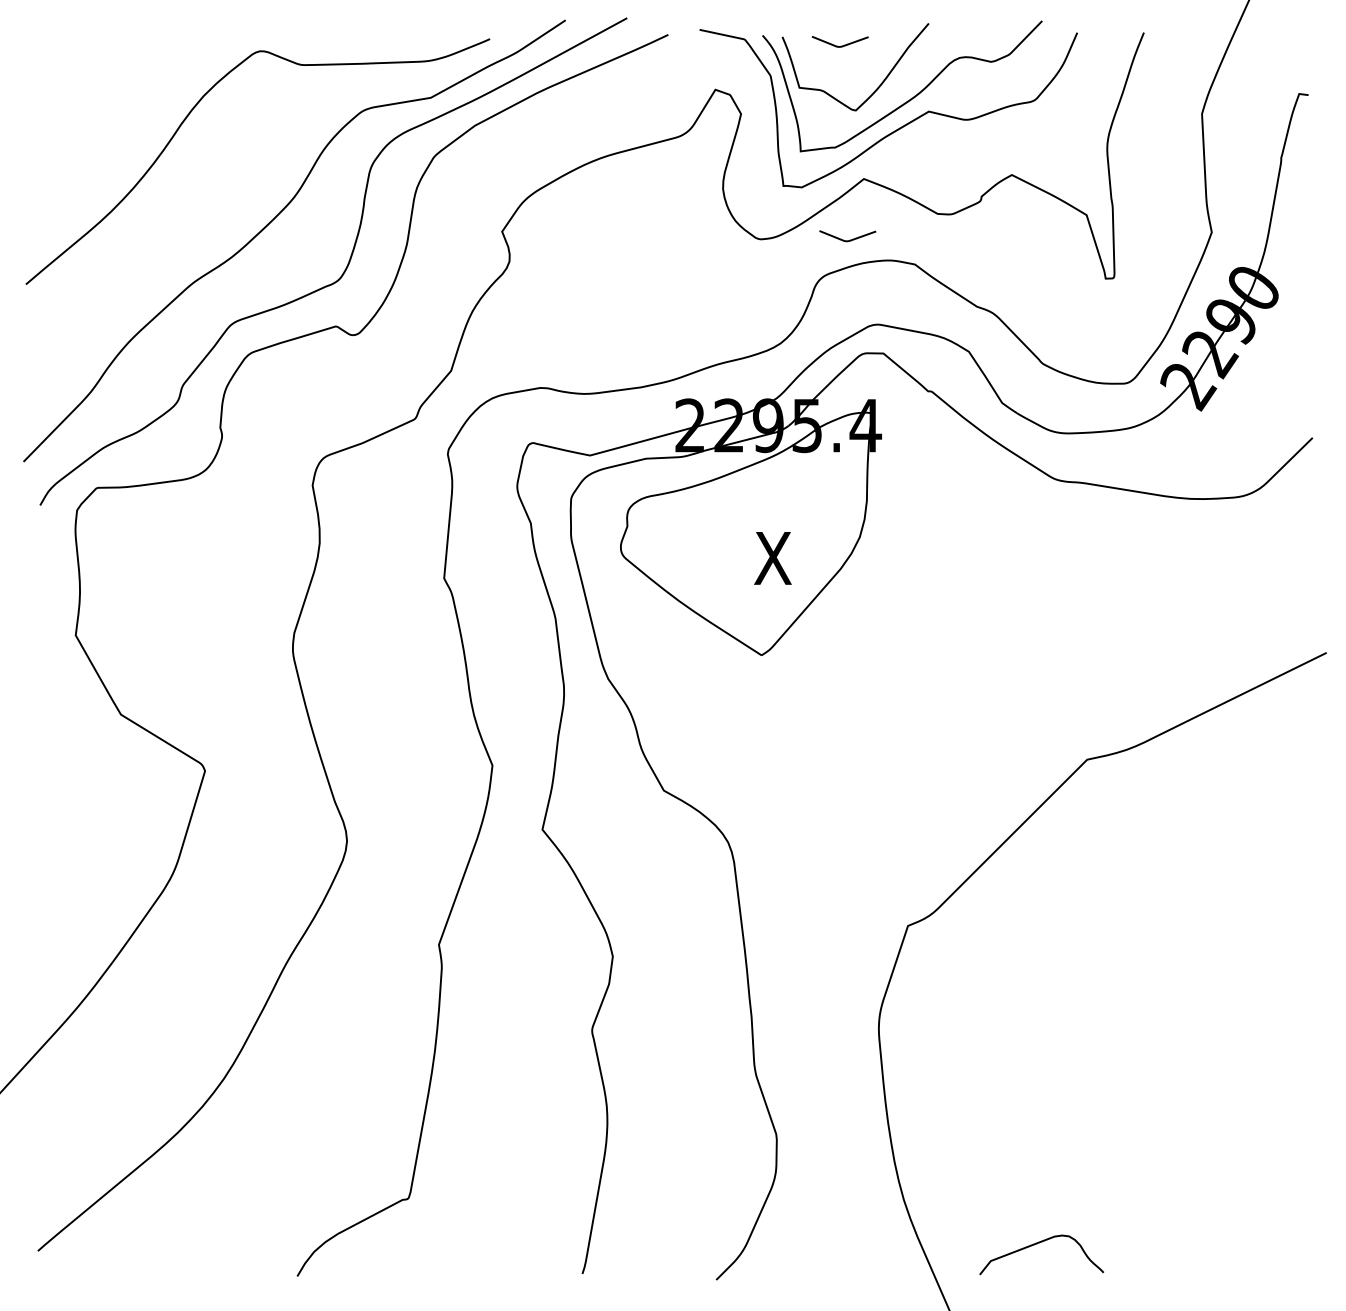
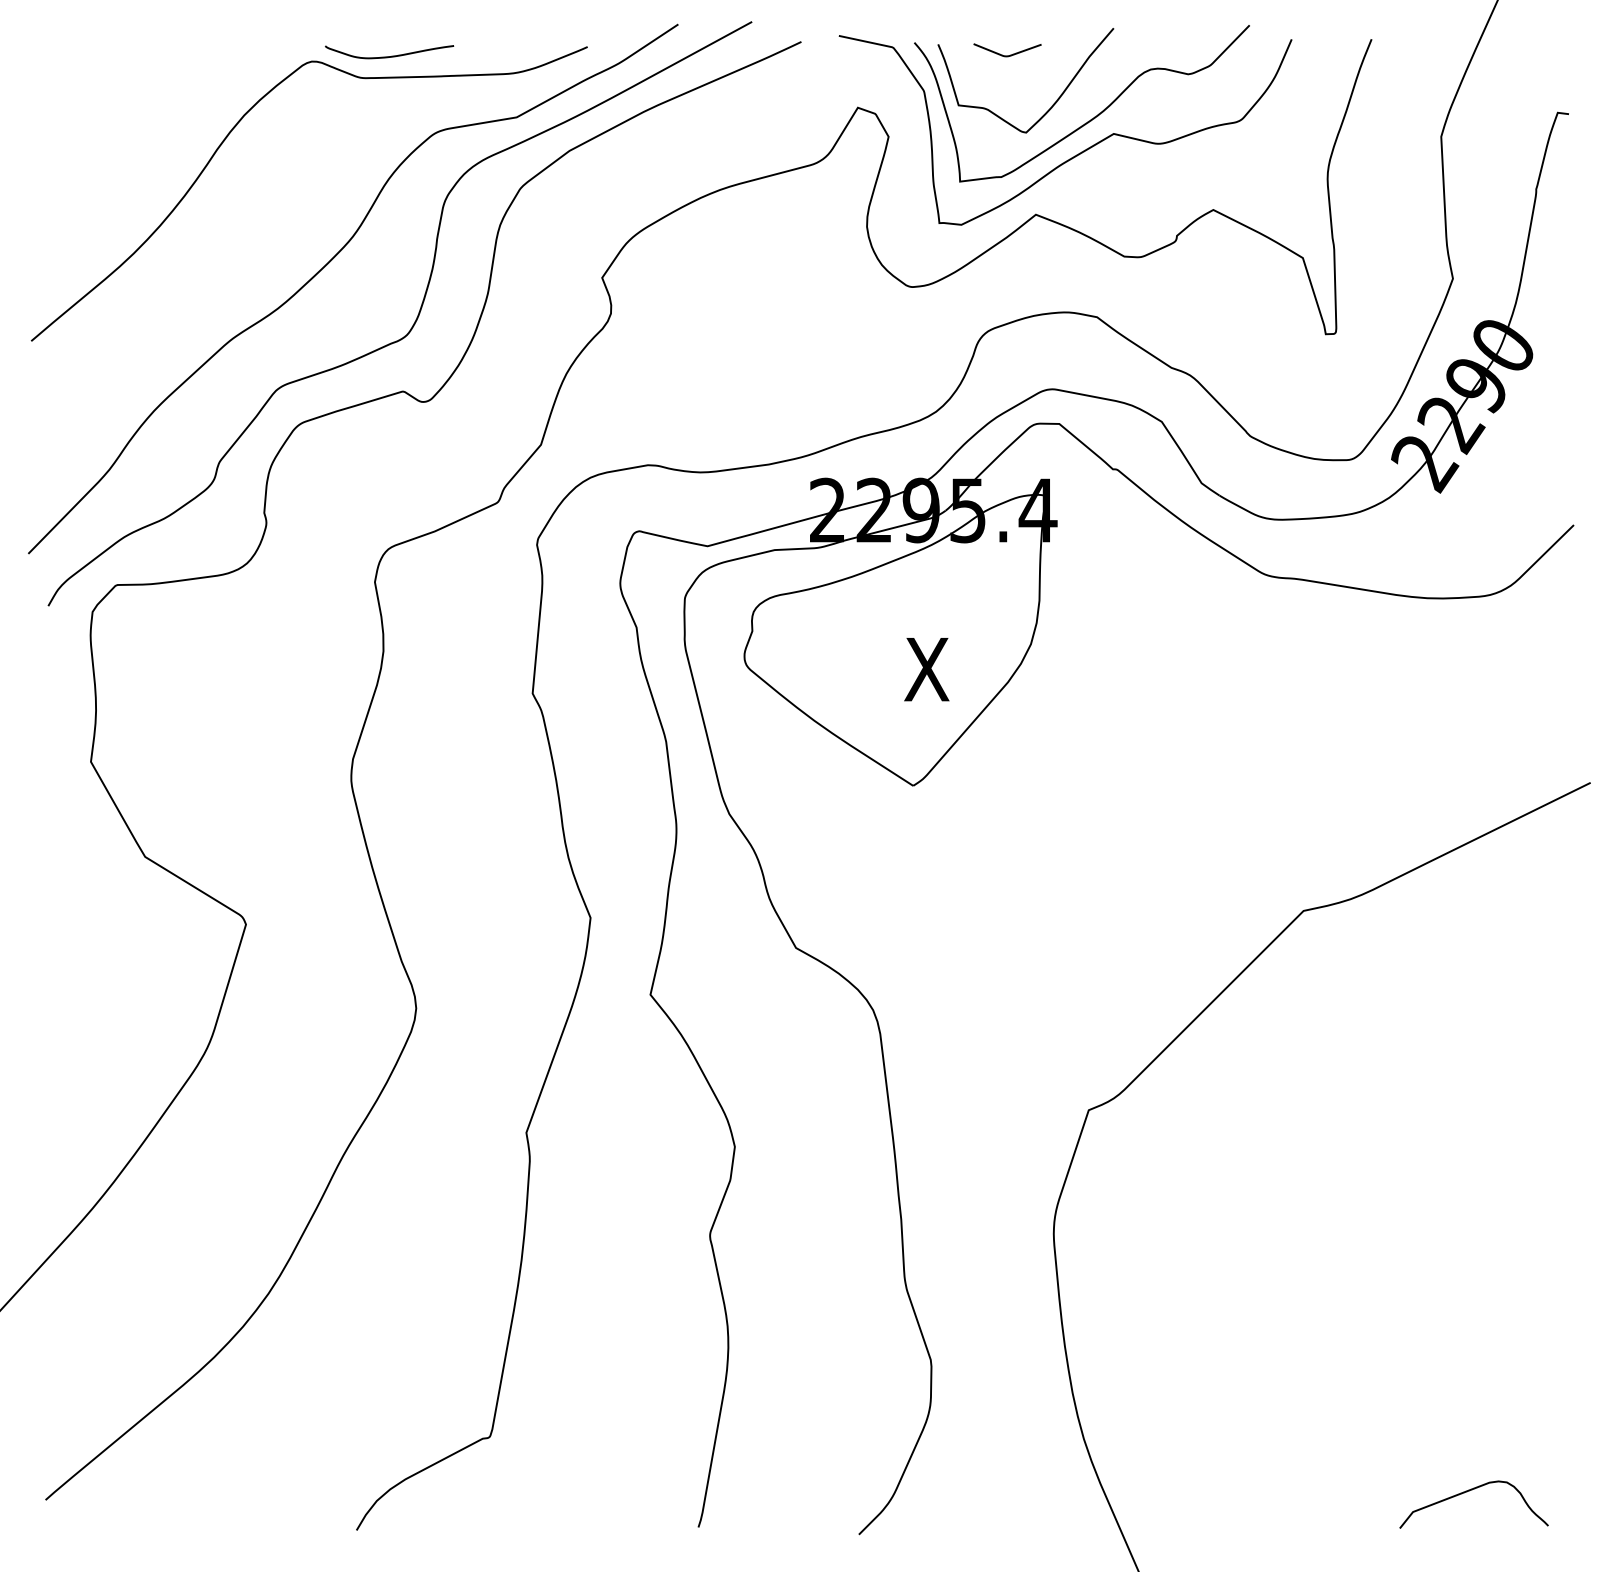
curve: (326, 46) -> (391, 55), added
curve: (850, 239) -> (1019, 287), removed
curve: (1036, 1244) -> (1467, 1492), moved

